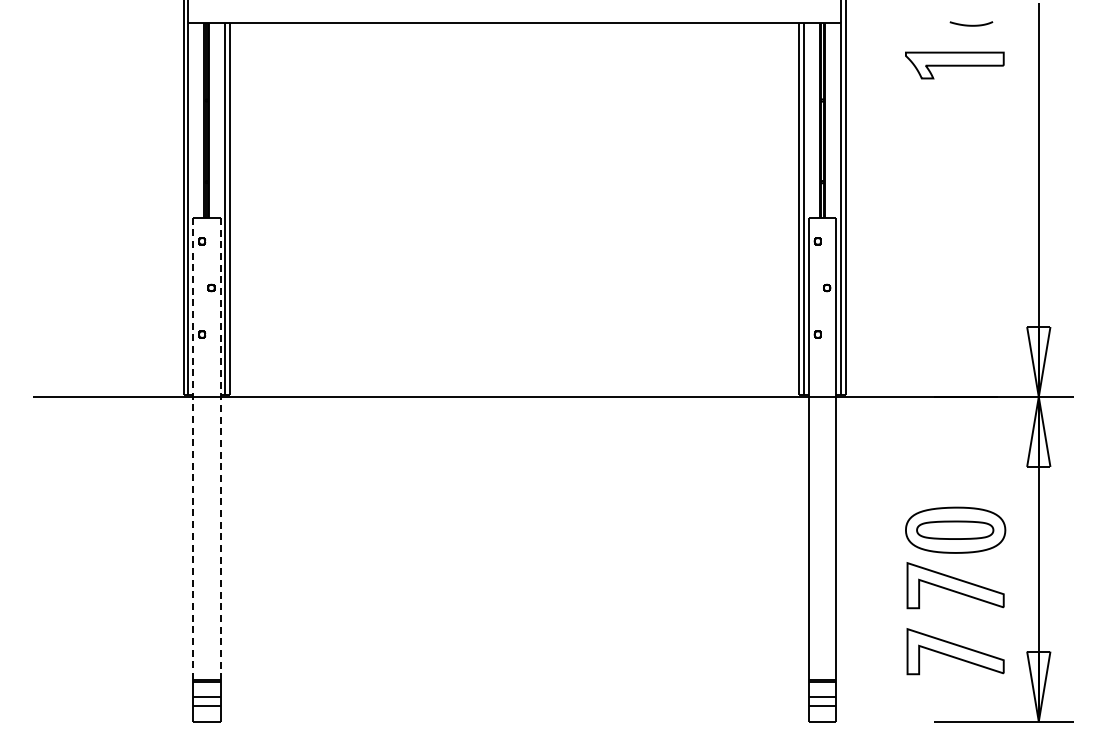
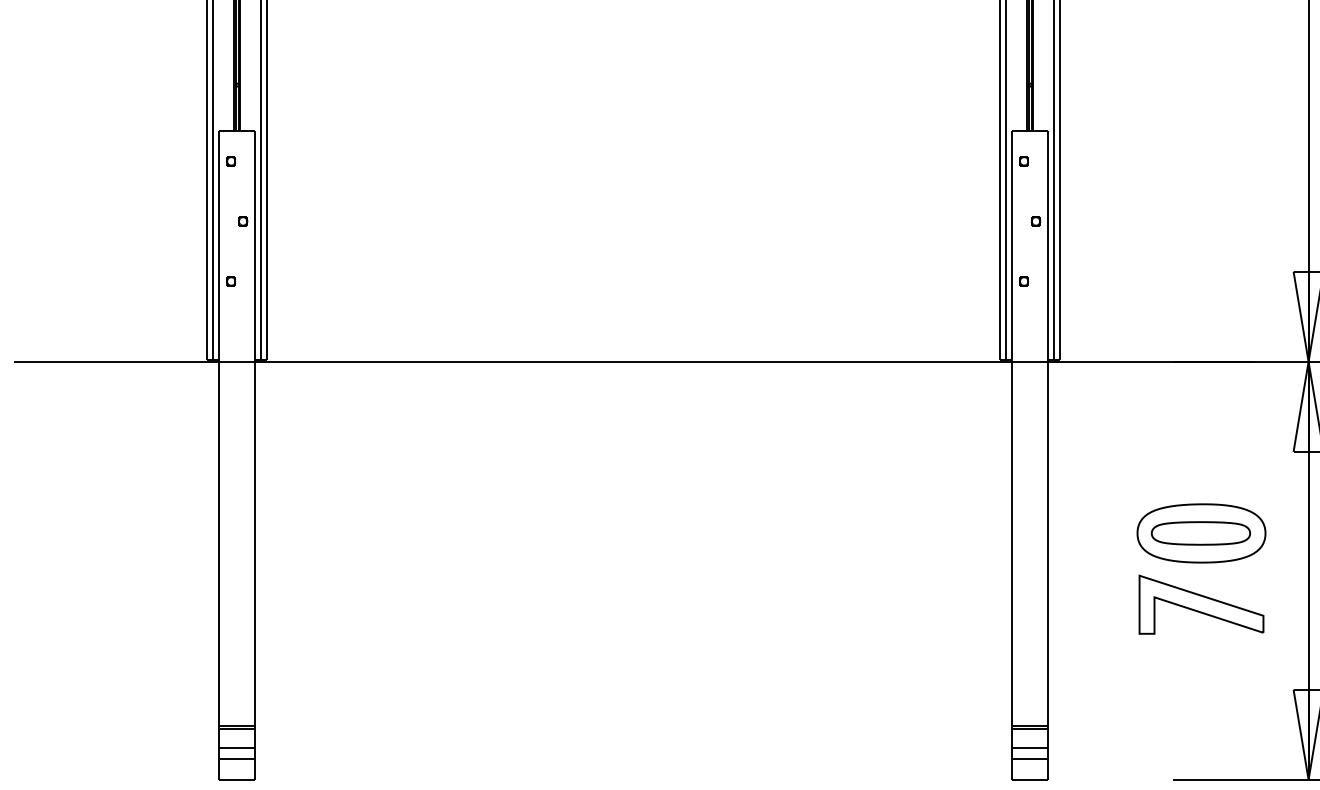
line: (192, 449) -> (218, 429), dashed -> solid
line: (220, 449) -> (254, 429), dashed -> solid
part: (955, 651) -> (1201, 689), removed

